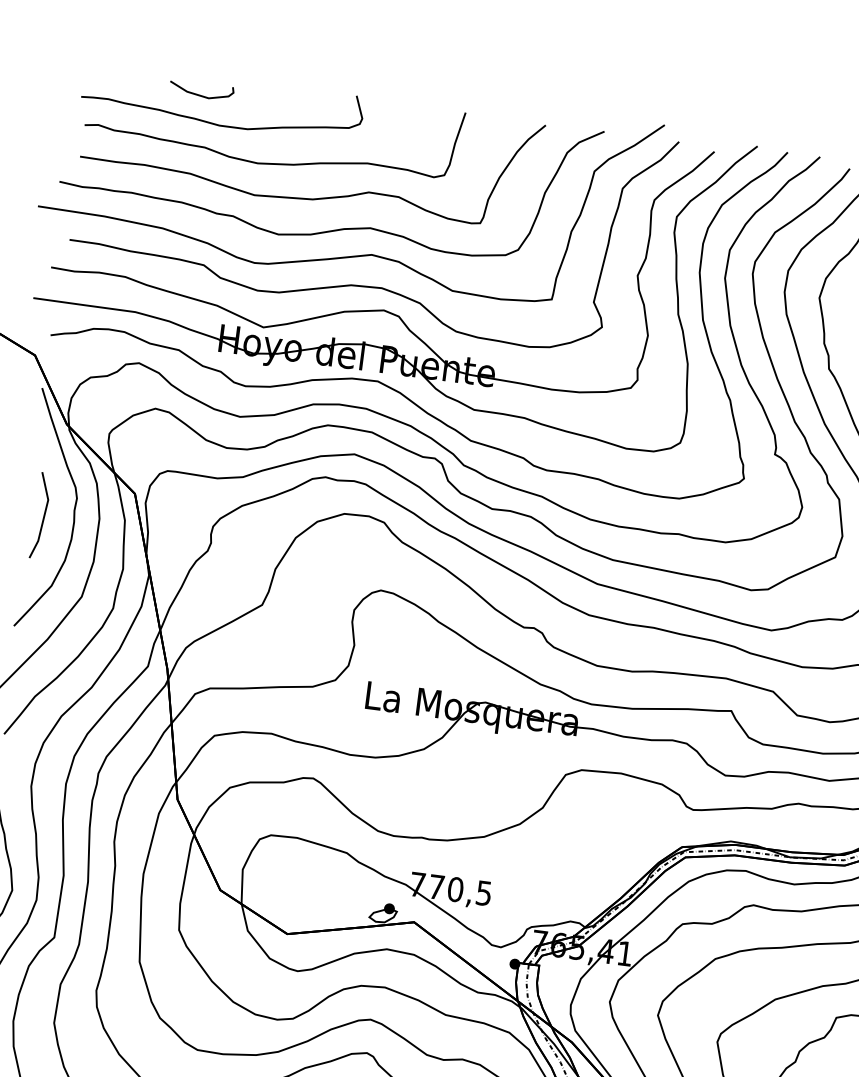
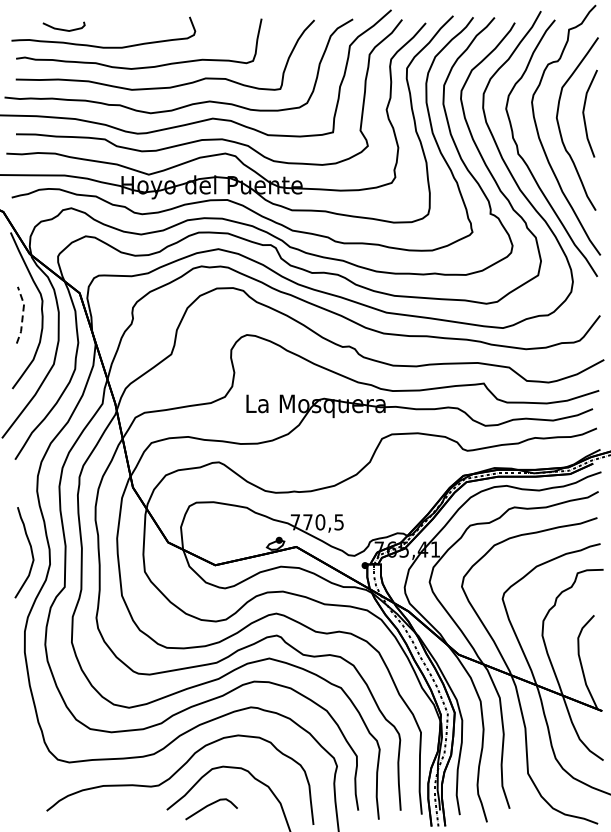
curve: (197, 92) -> (61, 28), moved
line: (43, 516) -> (22, 315), solid -> dashed

